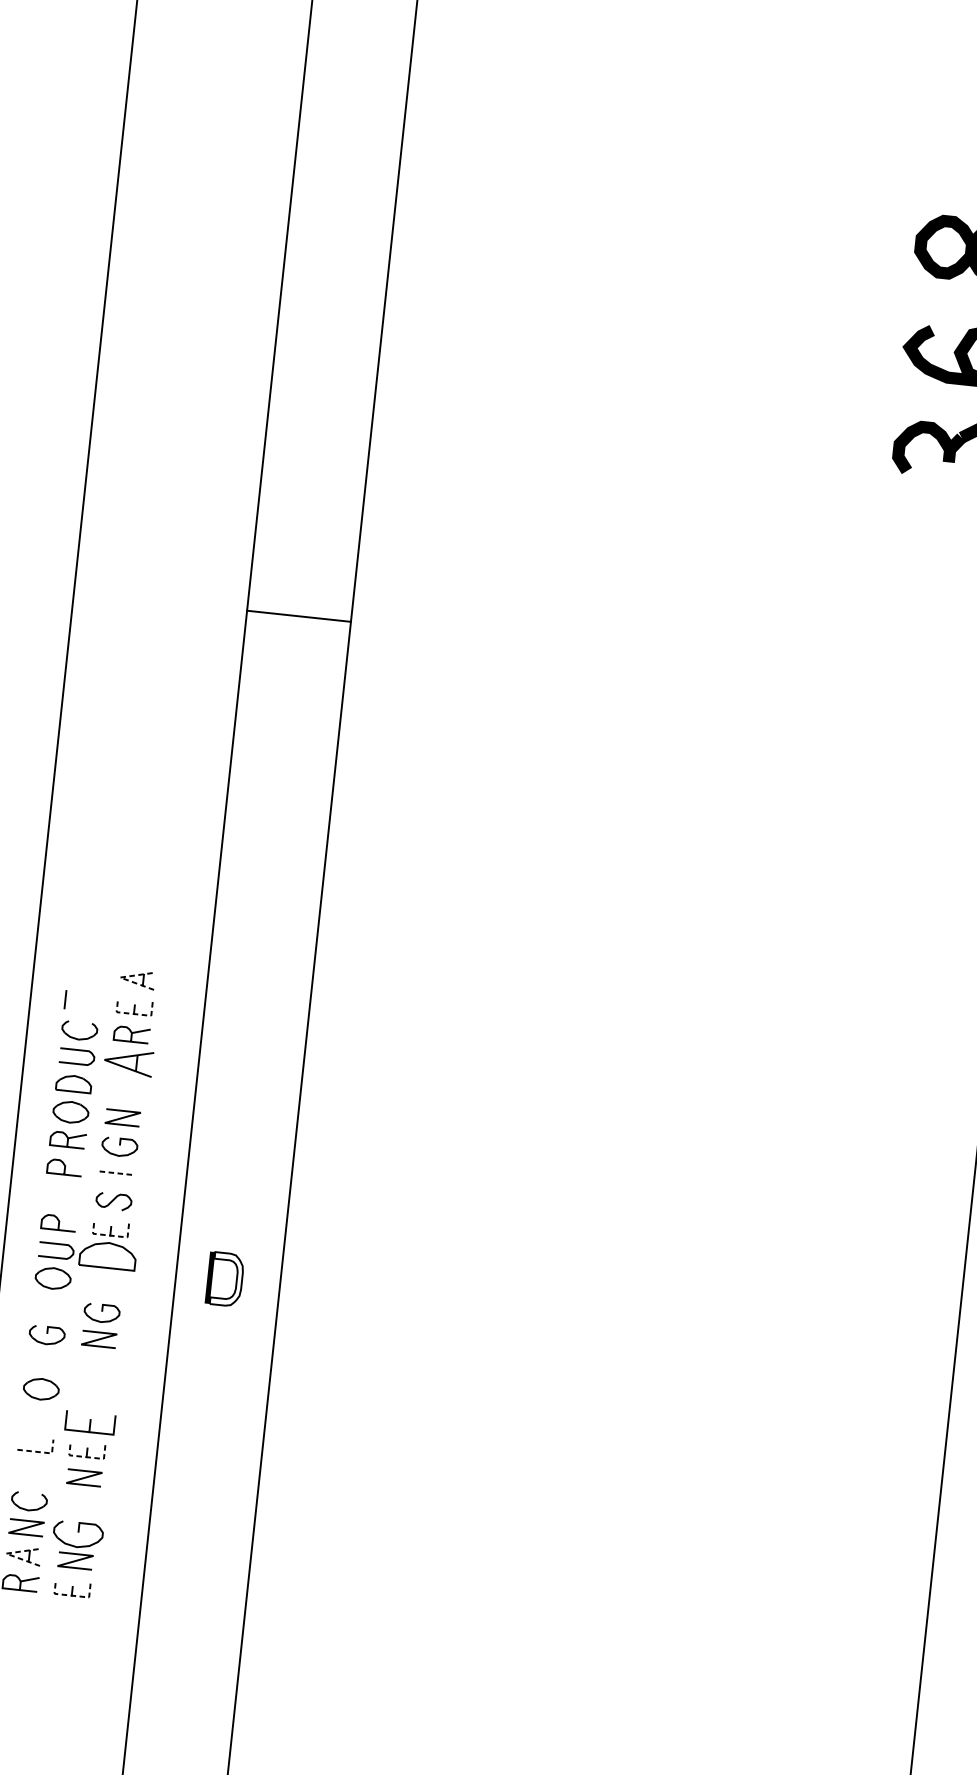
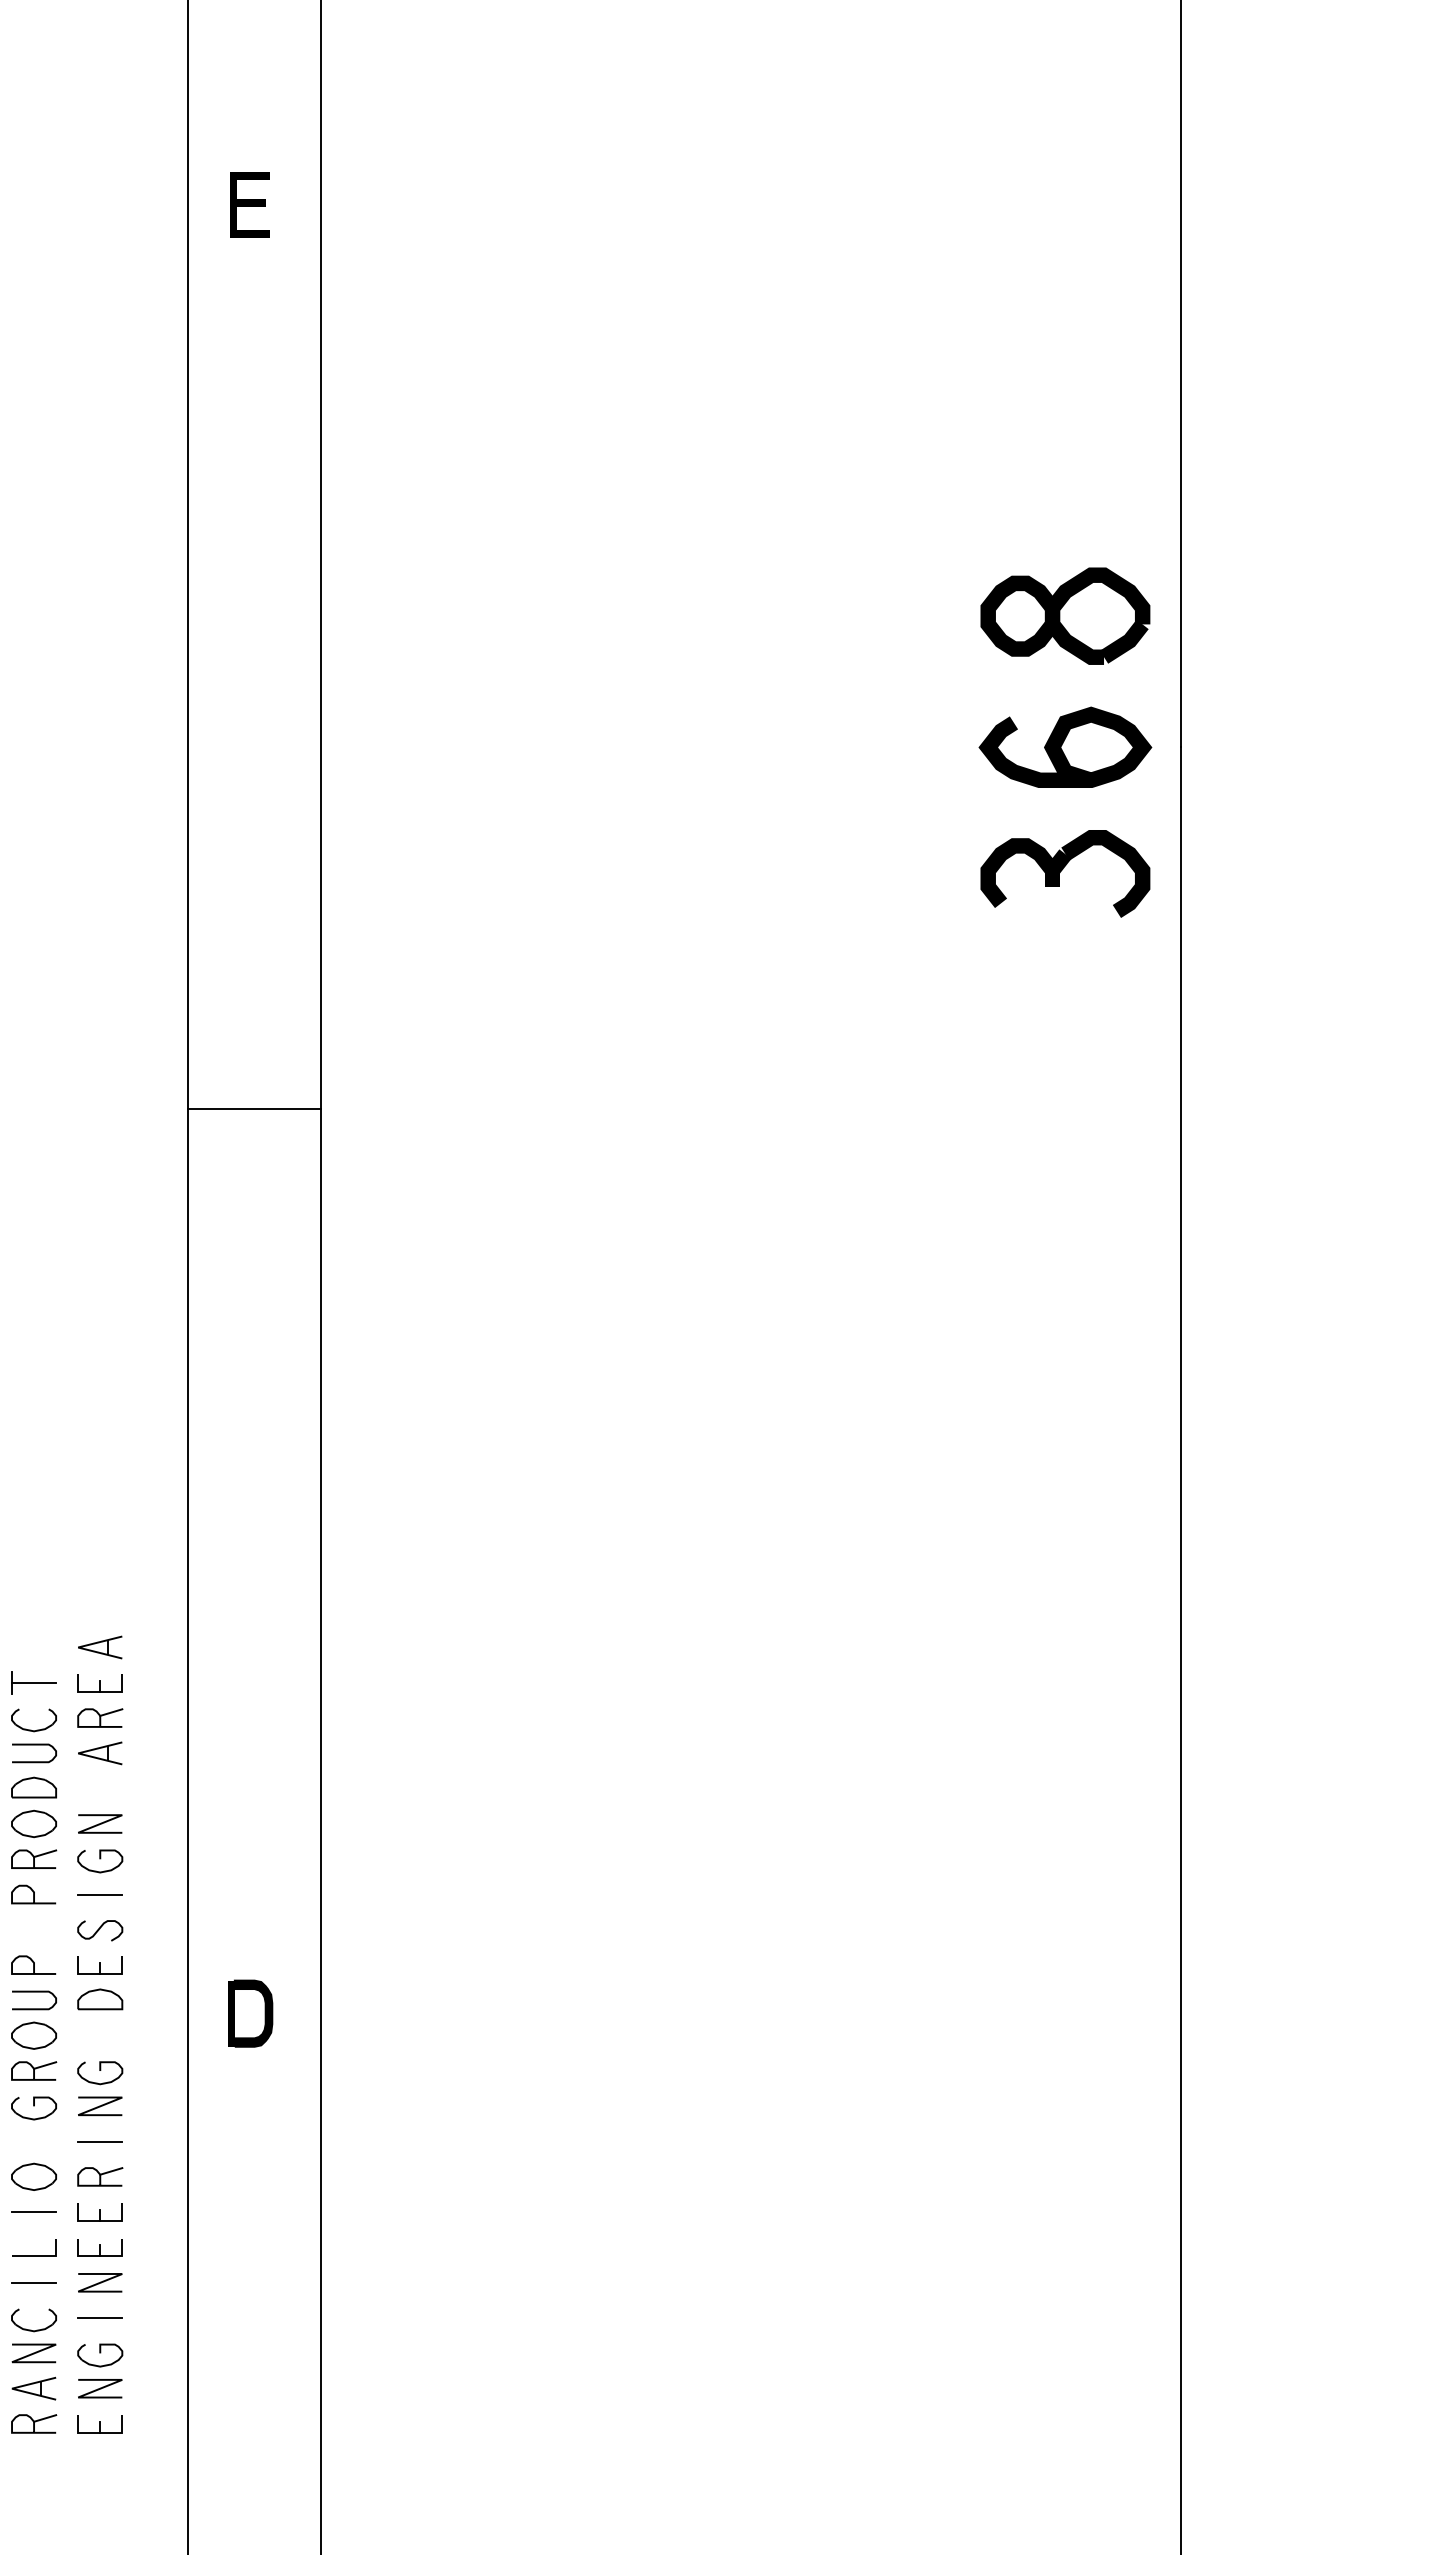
line: (298, 616) -> (254, 1109), moved
line: (120, 977) -> (78, 1647), dashed -> solid
line: (83, 1001) -> (34, 1682), added
line: (133, 1013) -> (99, 1691), dashed -> solid
part: (128, 1062) -> (100, 1753), size x0.71
line: (117, 1173) -> (100, 1894), dashed -> solid
line: (109, 1235) -> (99, 1973), dashed -> solid
part: (108, 1255) -> (100, 1999), size x0.62
fill: (227, 1279) -> (253, 2013), added
part: (50, 1305) -> (34, 2070), added
line: (96, 1367) -> (100, 2141), added
part: (93, 1394) -> (100, 2176), added
line: (38, 1417) -> (34, 2212), added
part: (89, 1422) -> (99, 2212), size x0.71
line: (42, 1452) -> (43, 2256), dashed -> solid
line: (86, 1457) -> (99, 2256), dashed -> solid
line: (32, 1472) -> (34, 2282), added
line: (81, 1505) -> (100, 2318), added
part: (78, 1535) -> (100, 2355), size x0.71
line: (6, 1553) -> (12, 2388), dashed -> solid
line: (71, 1595) -> (99, 2432), dashed -> solid

